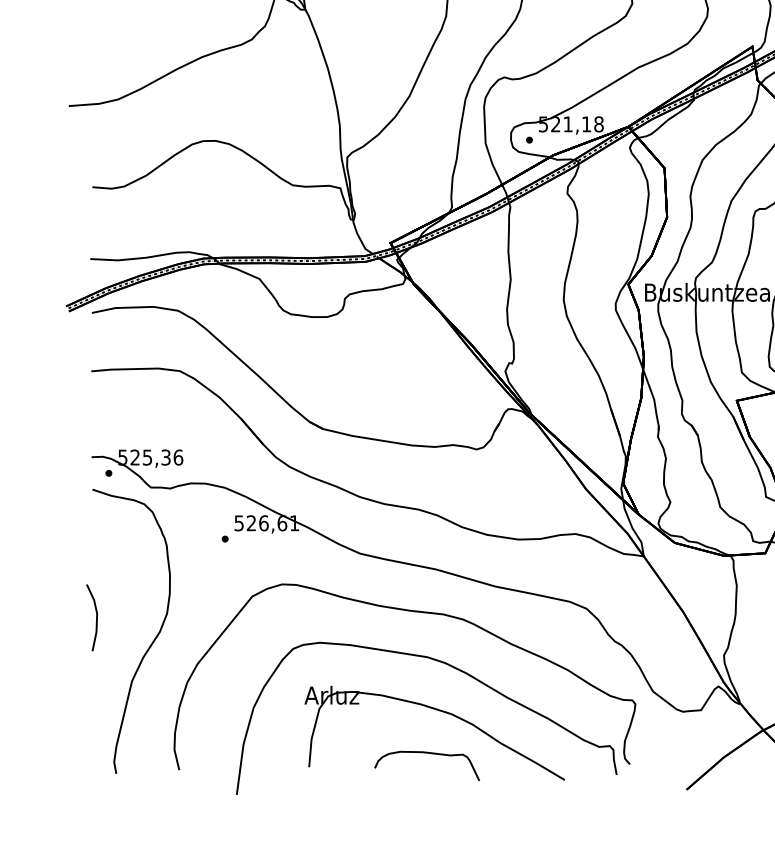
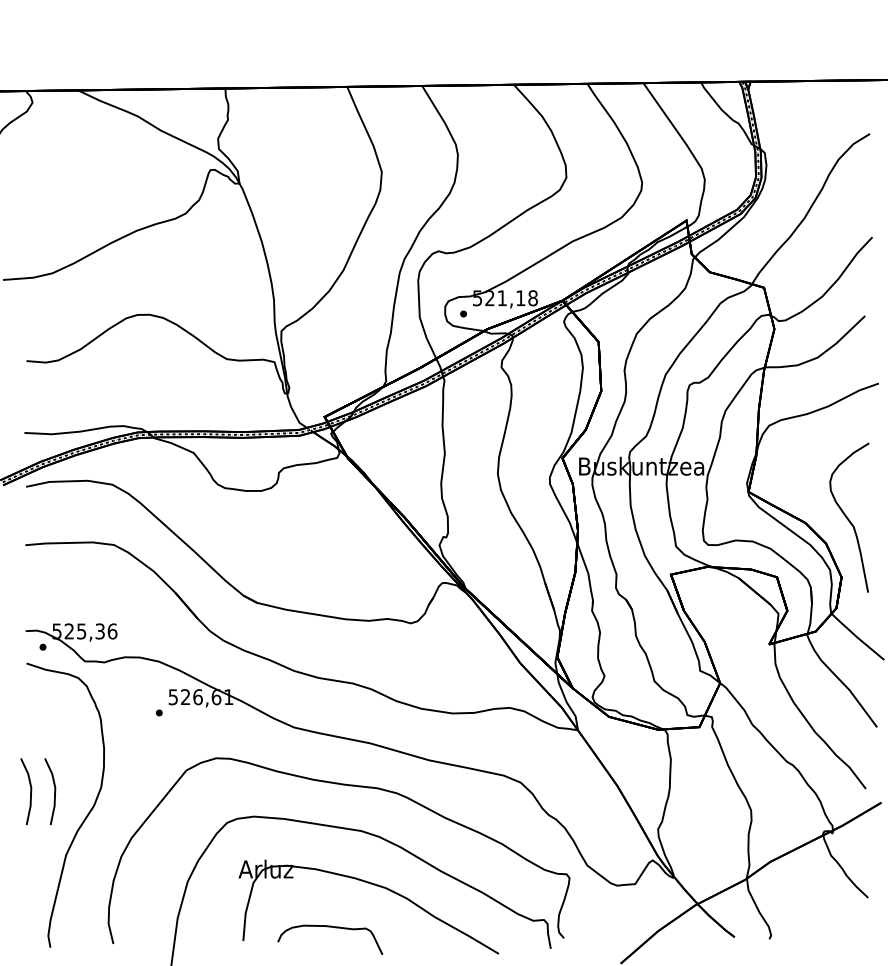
line: (120, 617) -> (54, 791), added
curve: (427, 753) -> (330, 927), moved

